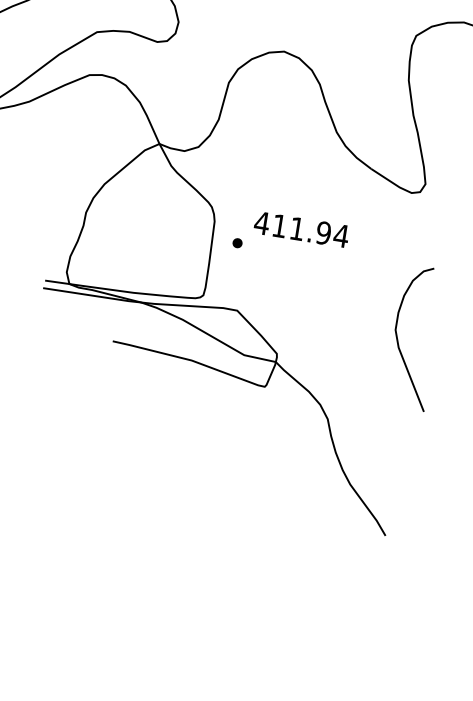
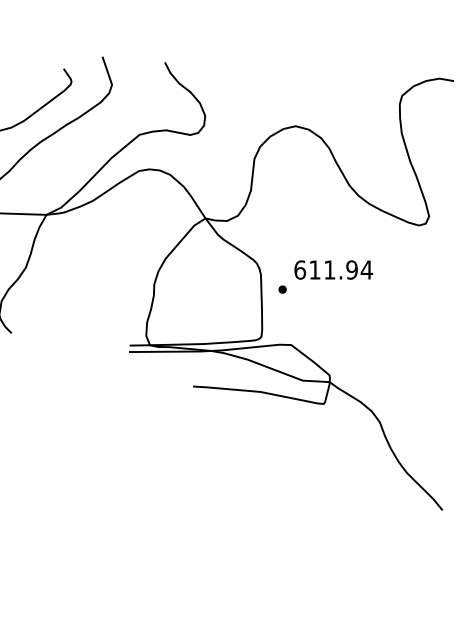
text: (262, 222) -> (300, 269), 411.94 -> 611.94
curve: (398, 339) -> (427, 347), removed

